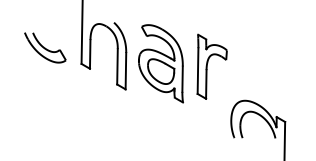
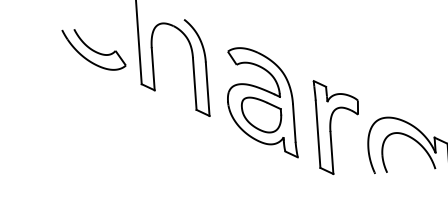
part: (45, 47) -> (94, 49), moved
part: (160, 63) -> (259, 103), moved
part: (211, 66) -> (337, 125), moved

